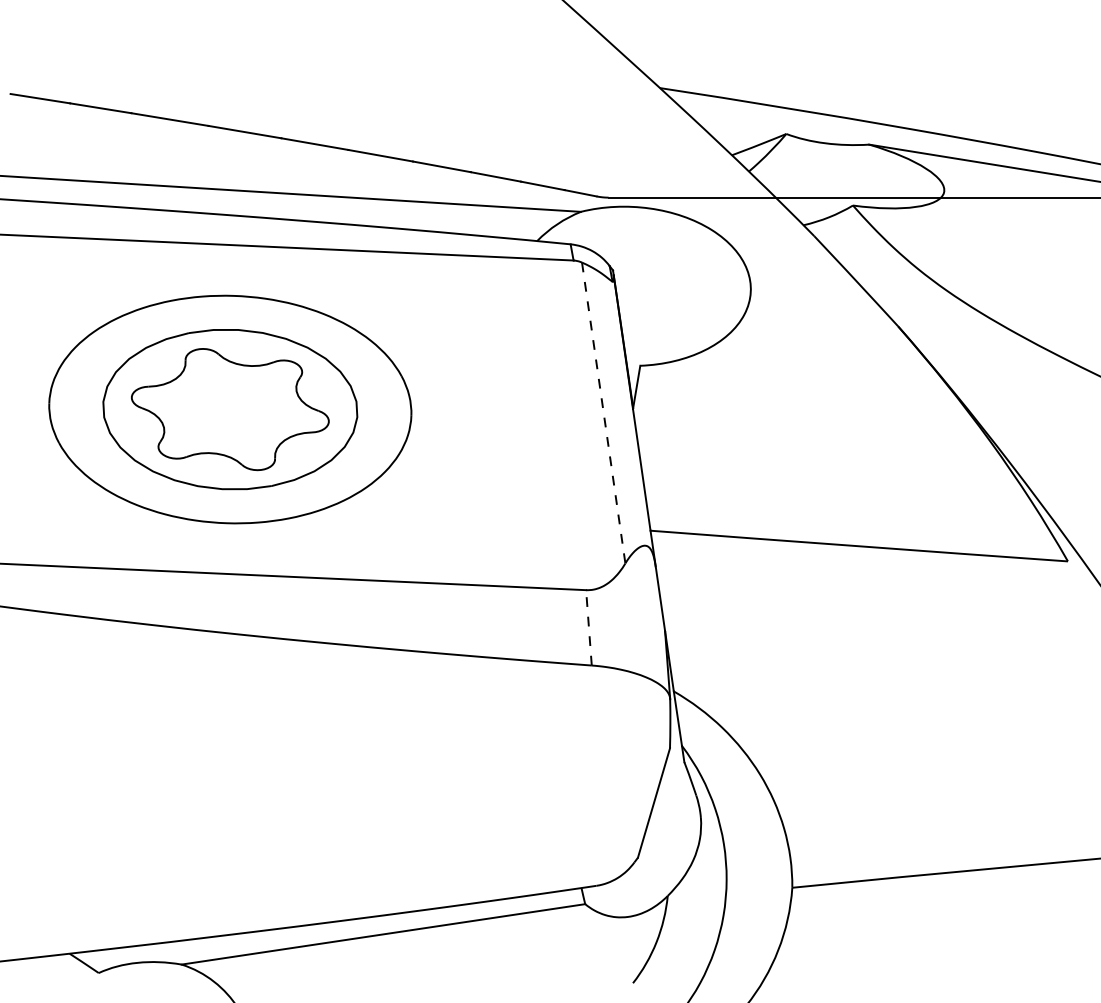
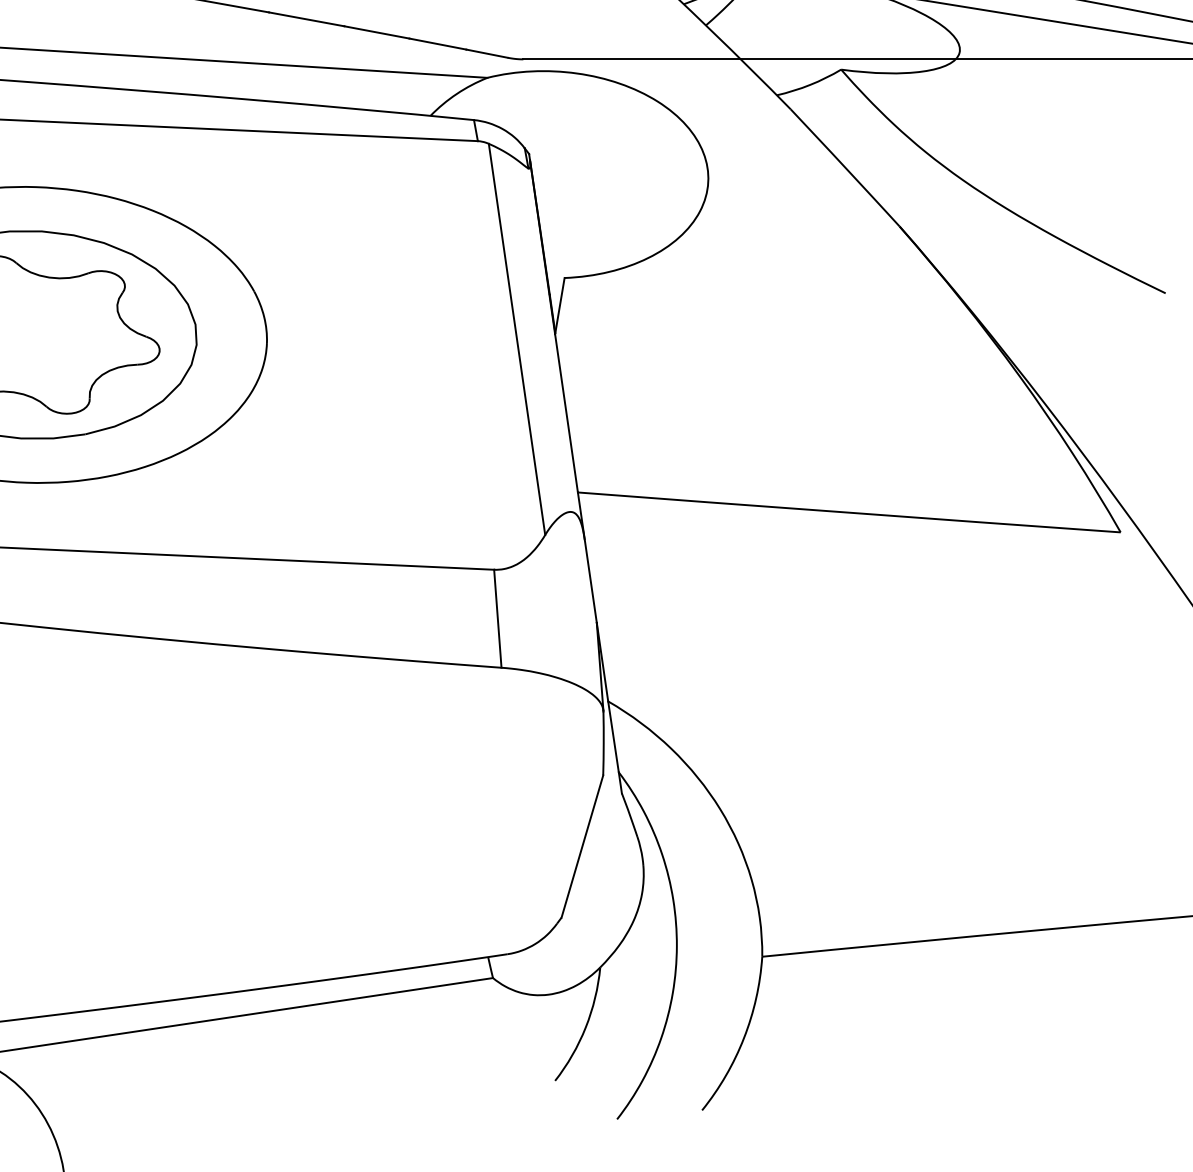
line: (603, 413) -> (516, 340), dashed -> solid
line: (588, 627) -> (497, 618), dashed -> solid

